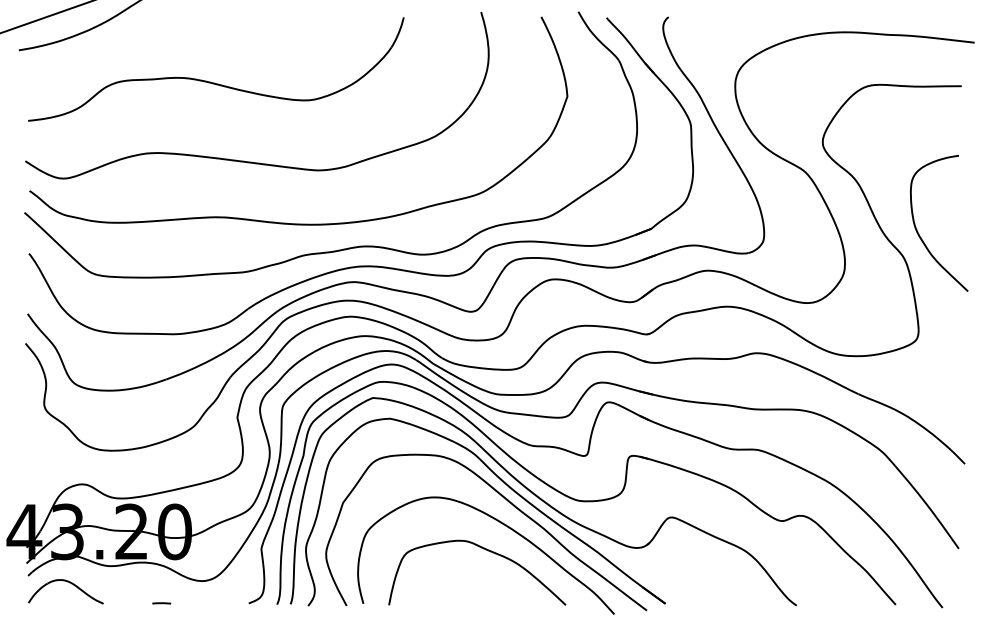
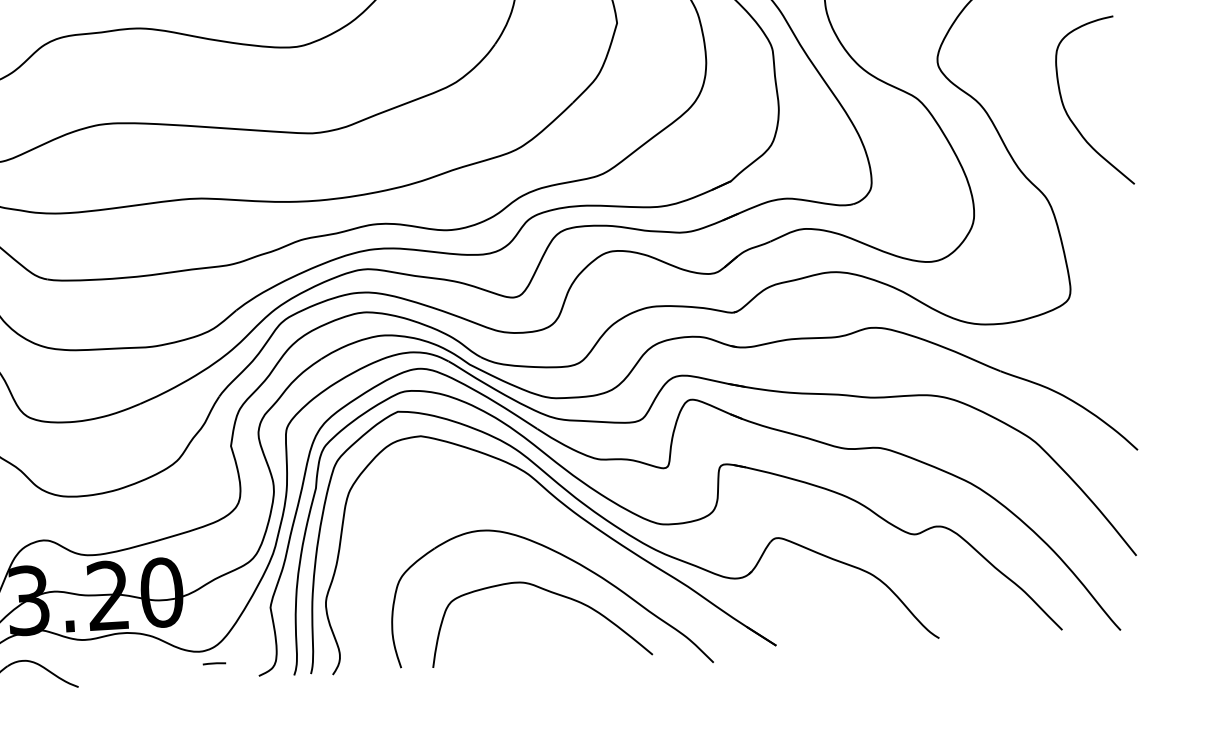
curve: (917, 229) -> (1067, 110), moved
curve: (509, 503) -> (575, 532), removed
line: (161, 603) -> (214, 663), moved

